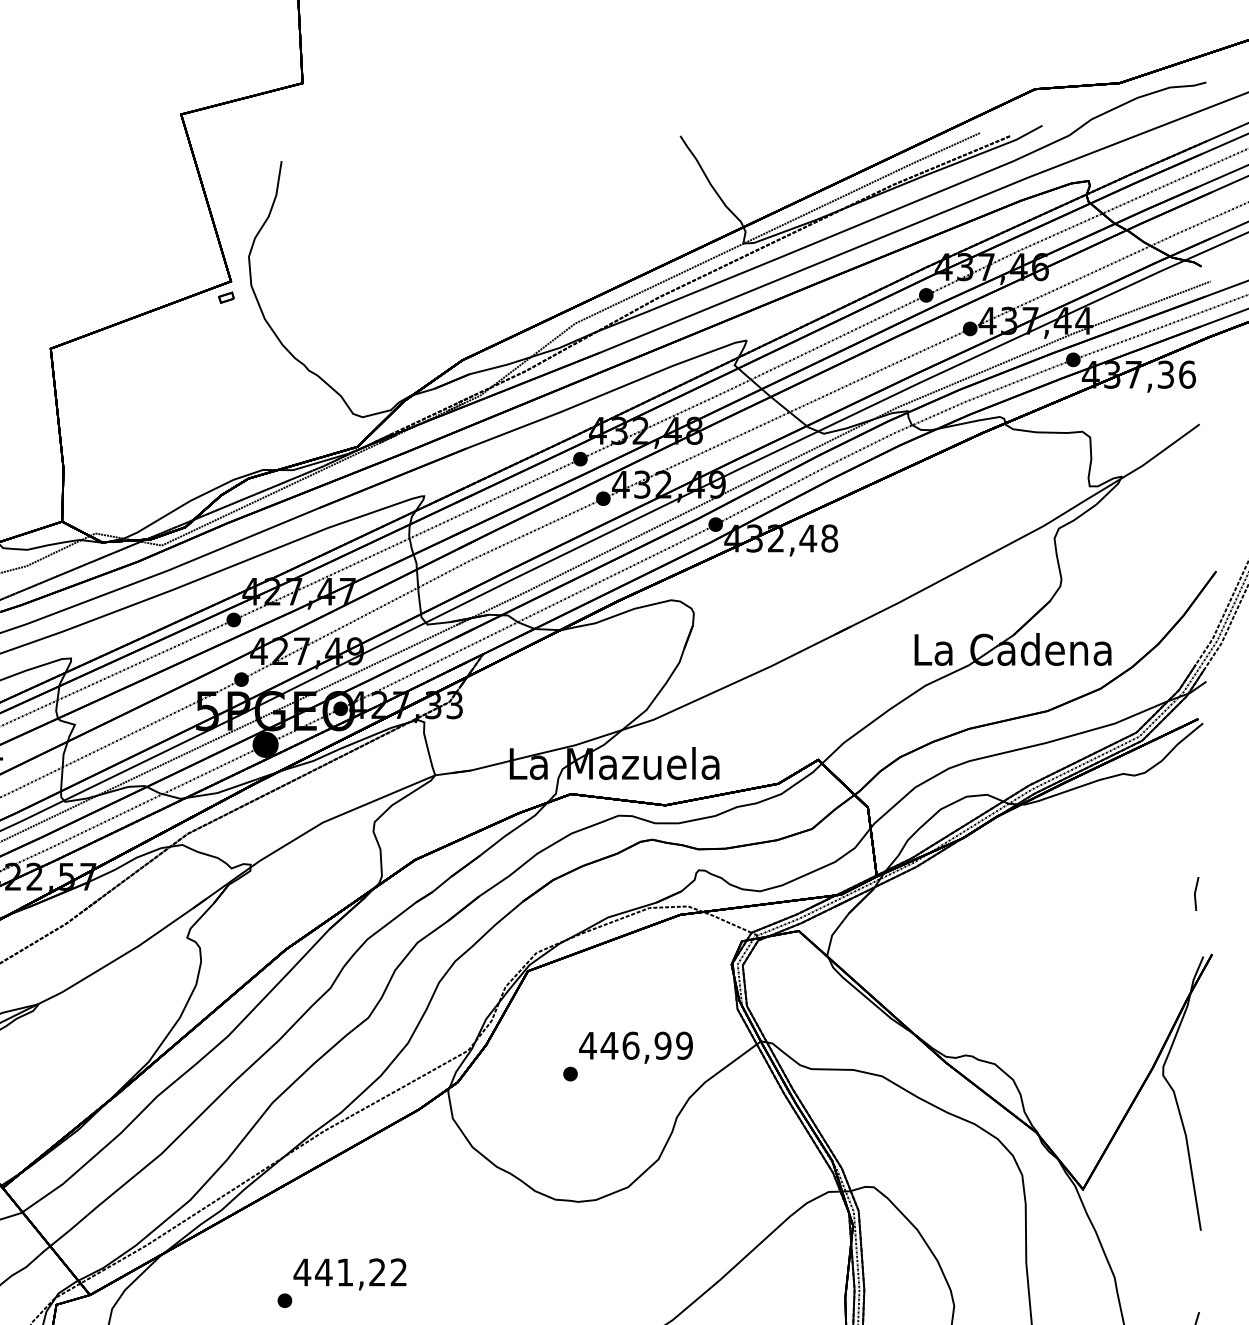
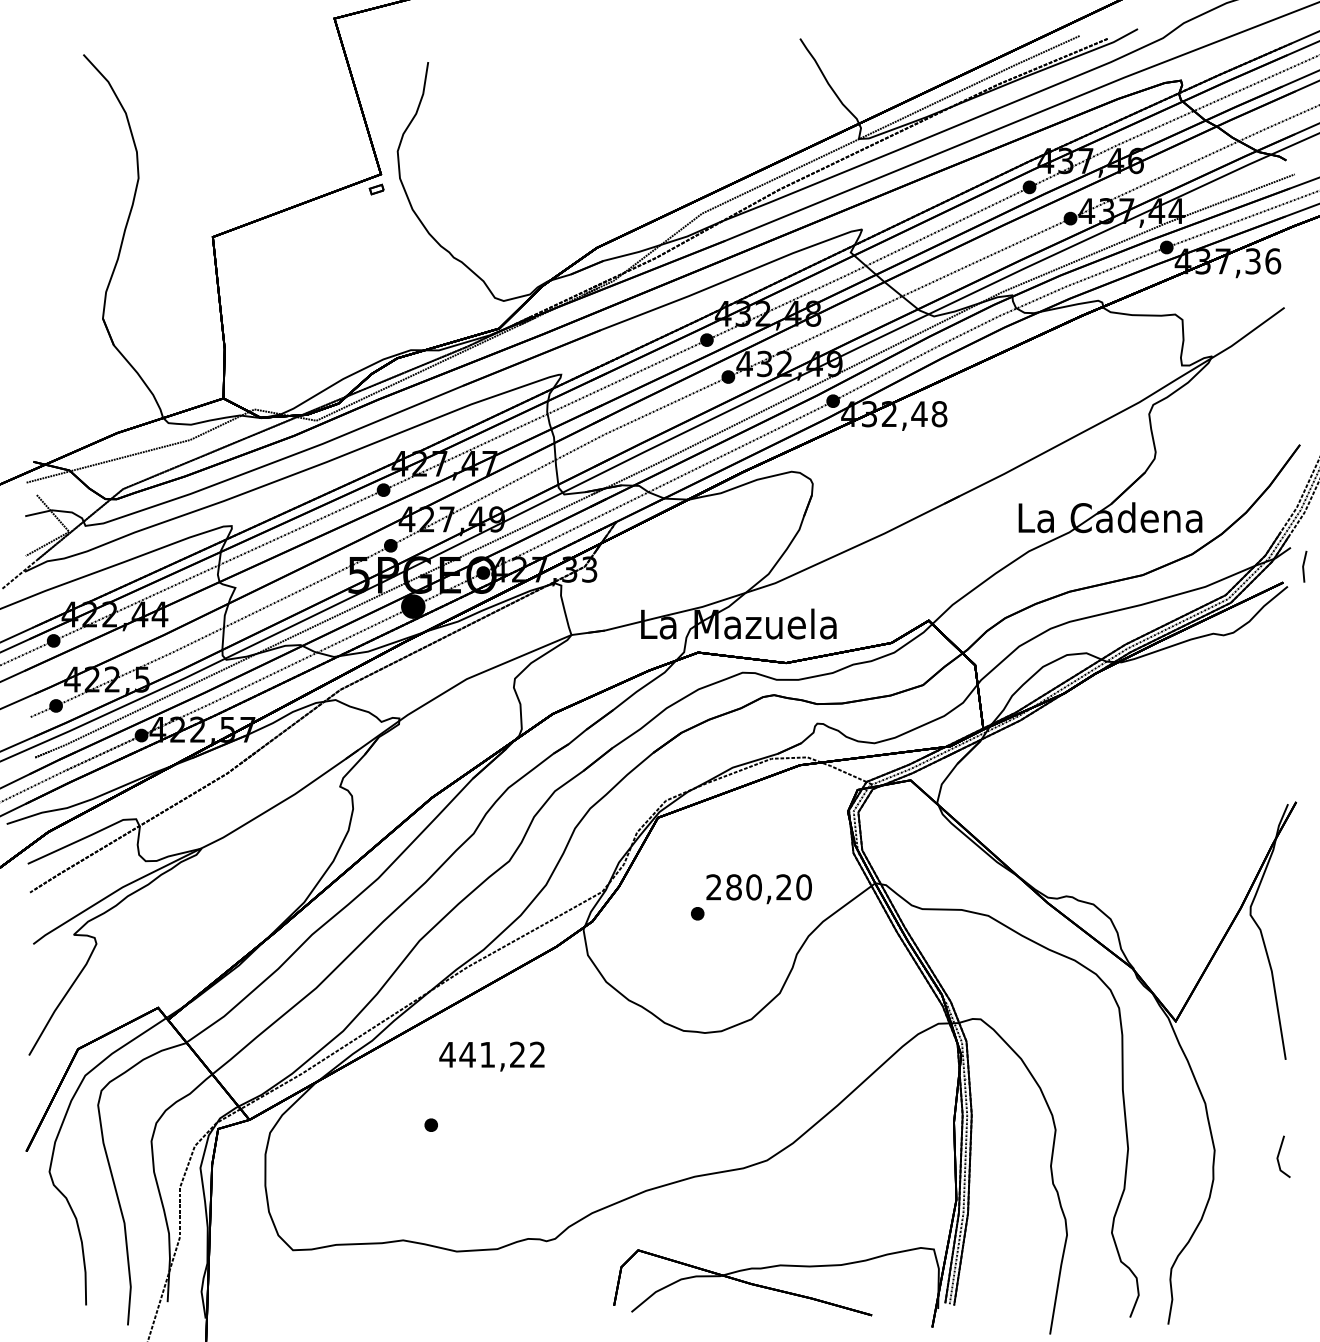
line: (1196, 893) -> (1304, 566), moved
text: (635, 1045) -> (758, 887), 446,99 -> 280,20
text: (349, 1274) -> (491, 1056), moved

